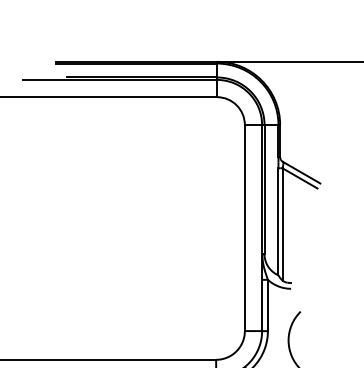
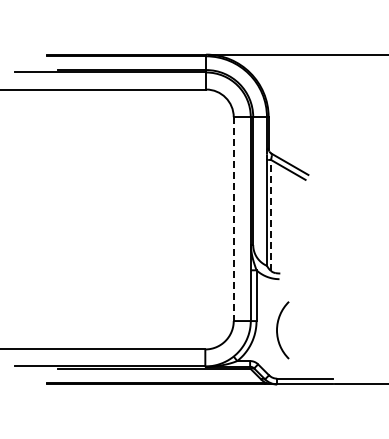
line: (283, 224) -> (271, 215), solid -> dashed
line: (244, 228) -> (233, 219), solid -> dashed

